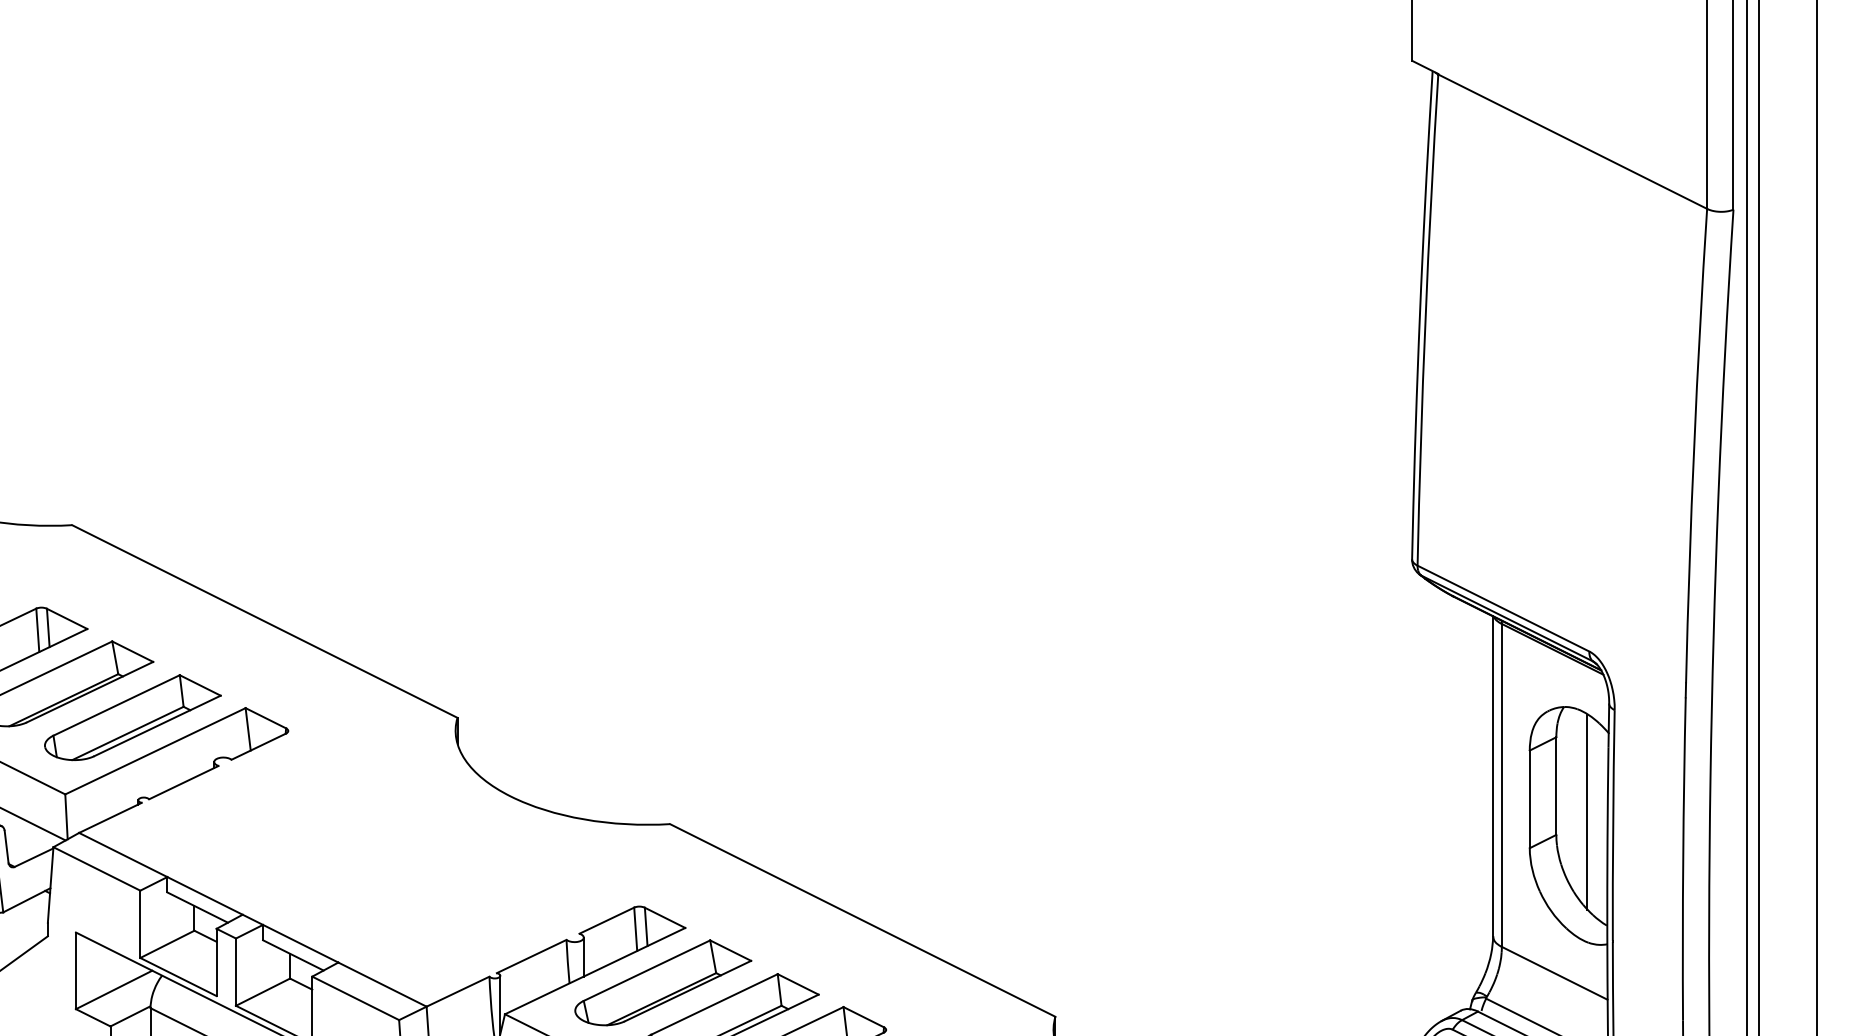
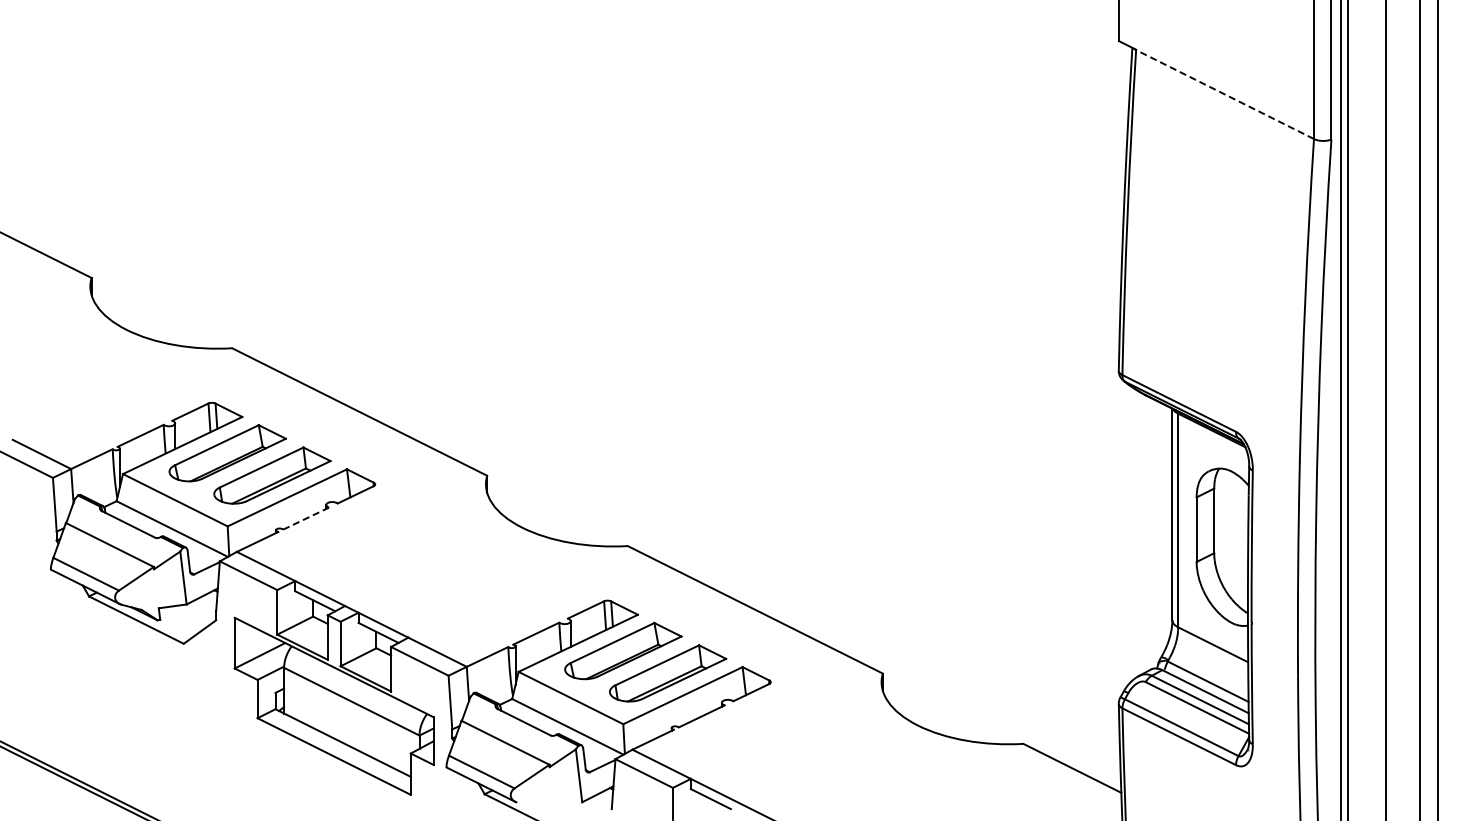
line: (1571, 141) -> (1224, 94), solid -> dashed
line: (182, 782) -> (305, 518), solid -> dashed
line: (1586, 811) -> (1234, 537), removed

